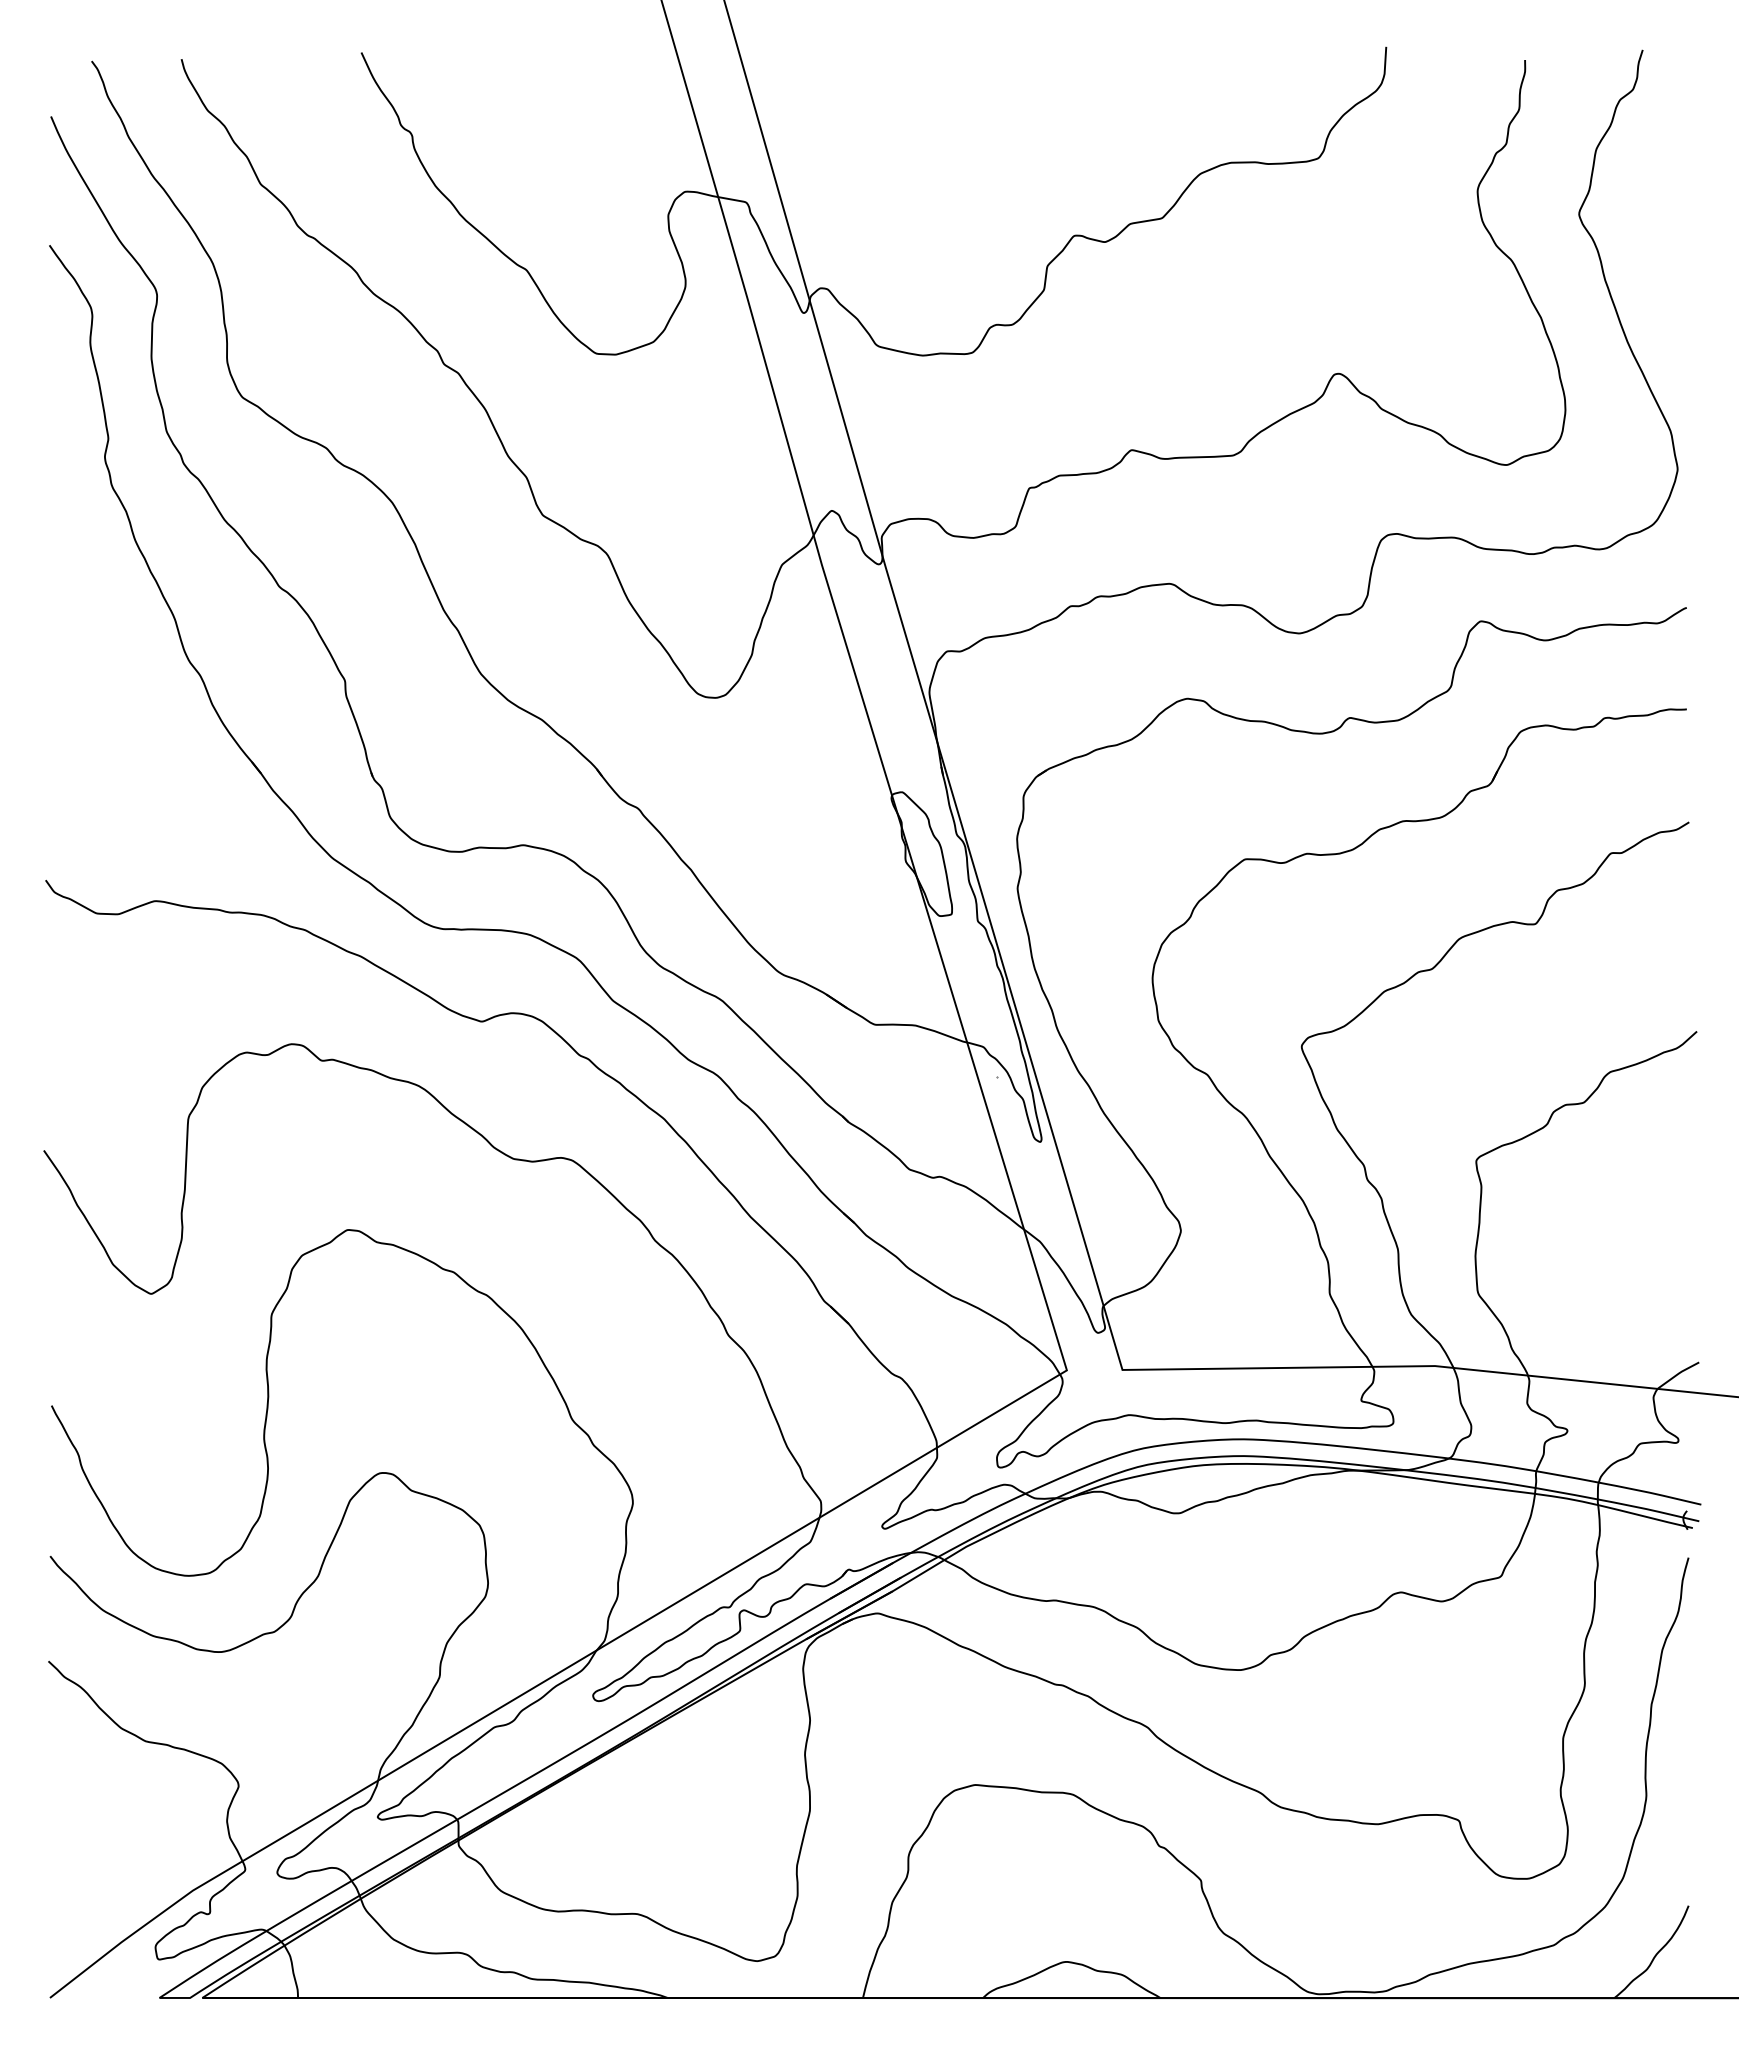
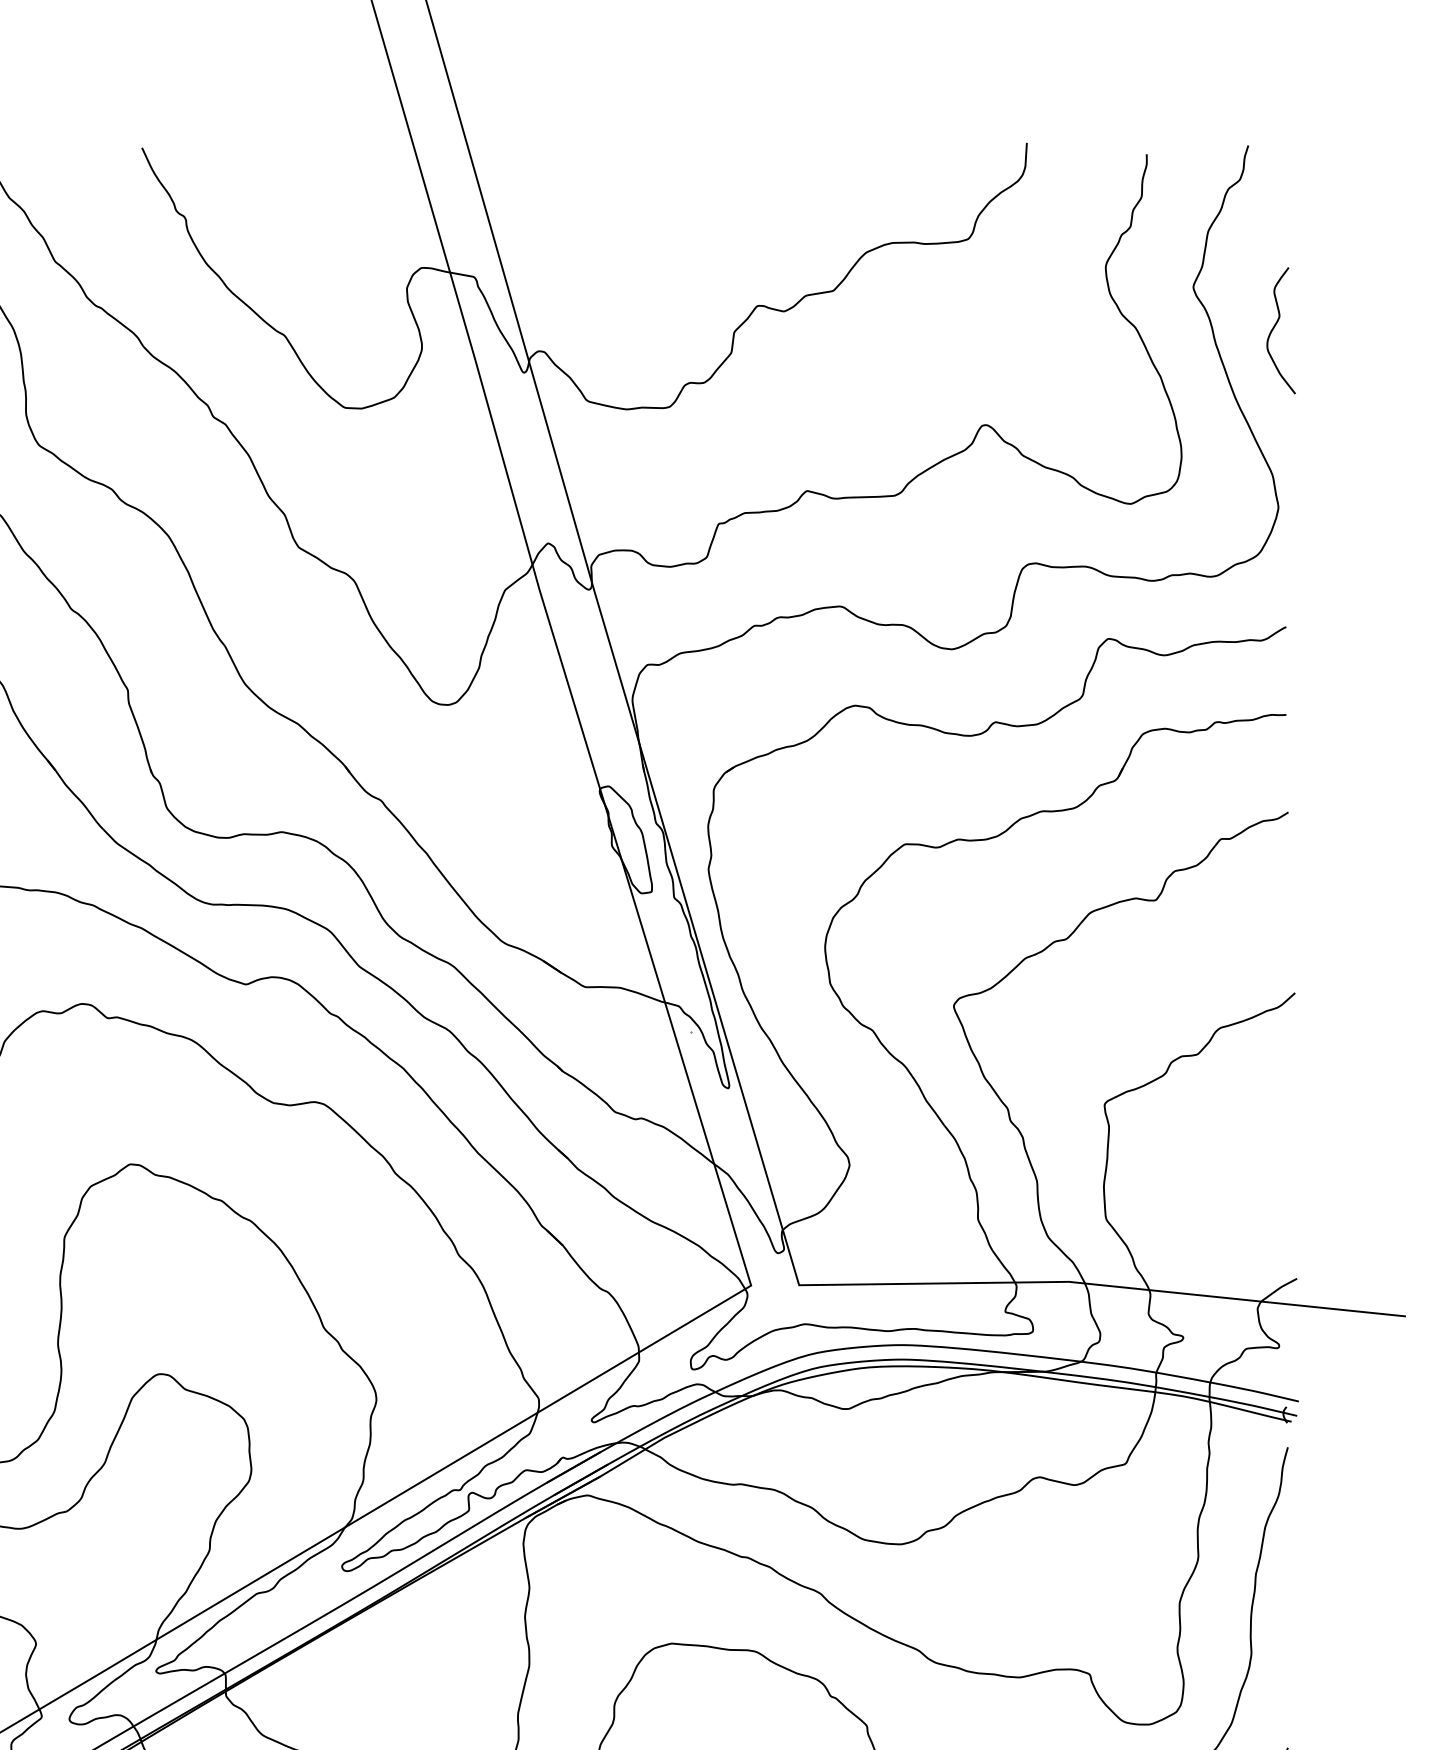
curve: (1674, 259) -> (1275, 326), added

